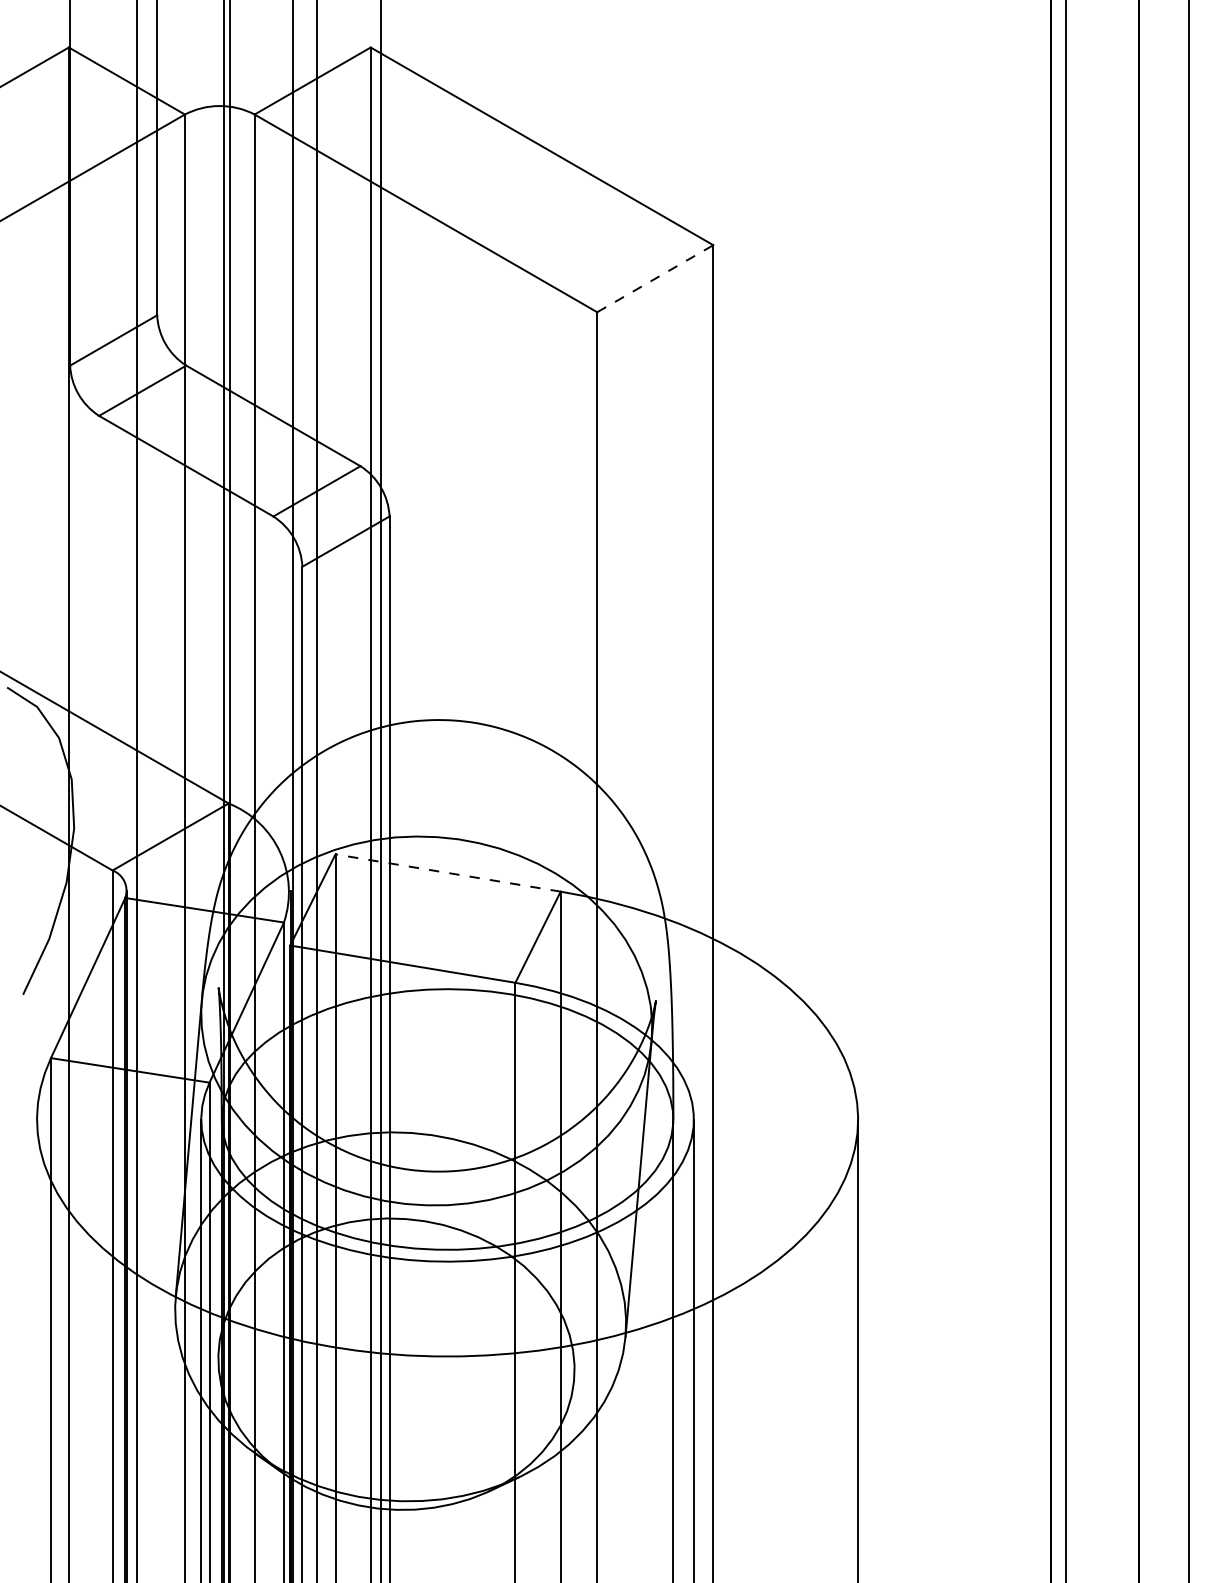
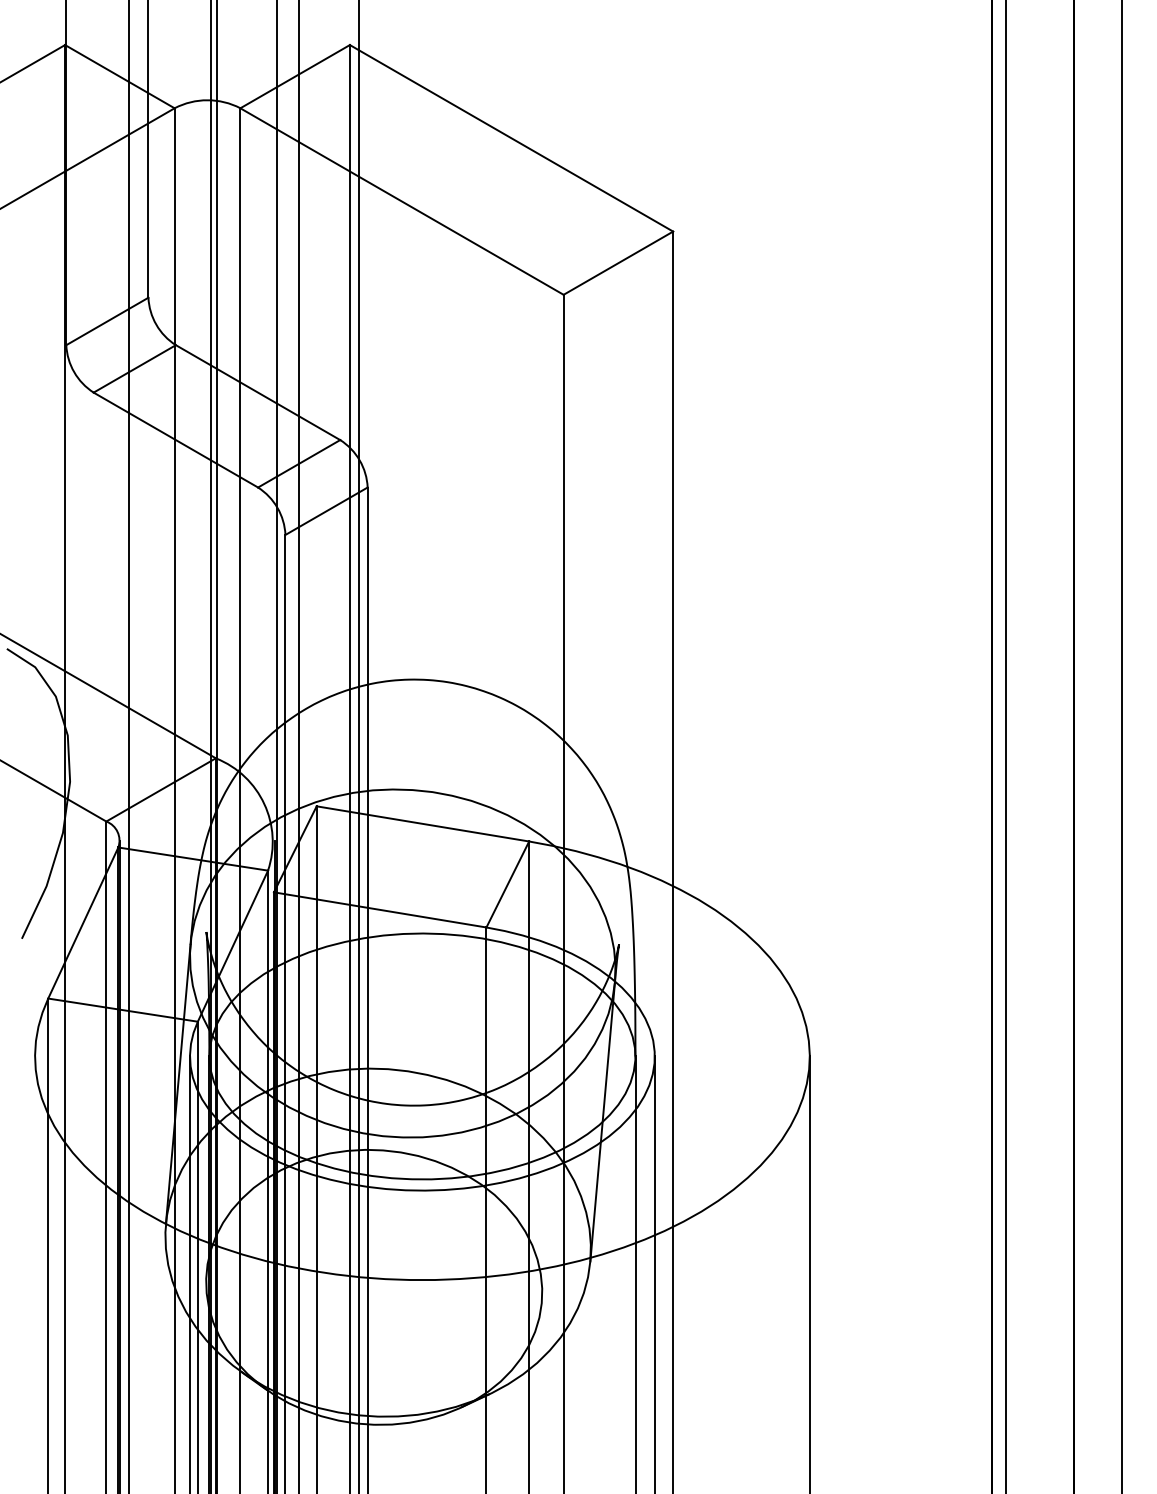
line: (655, 278) -> (618, 262), dashed -> solid
line: (447, 872) -> (422, 823), dashed -> solid

